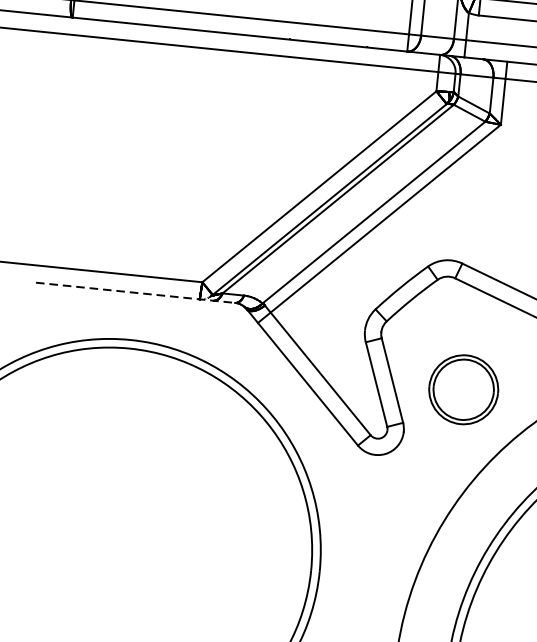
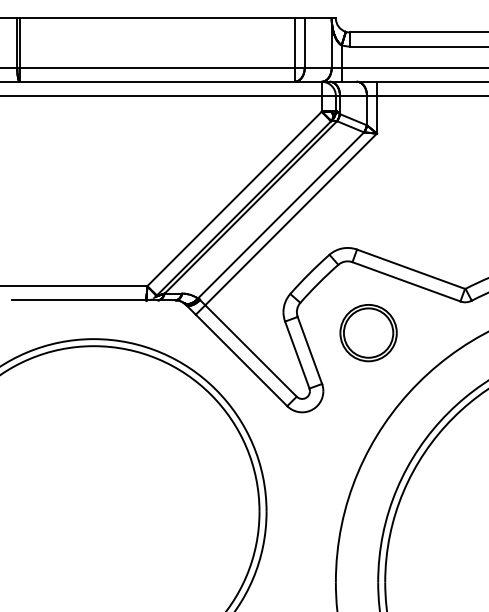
line: (135, 292) -> (93, 300), dashed -> solid
part: (463, 390) -> (368, 333), moved

